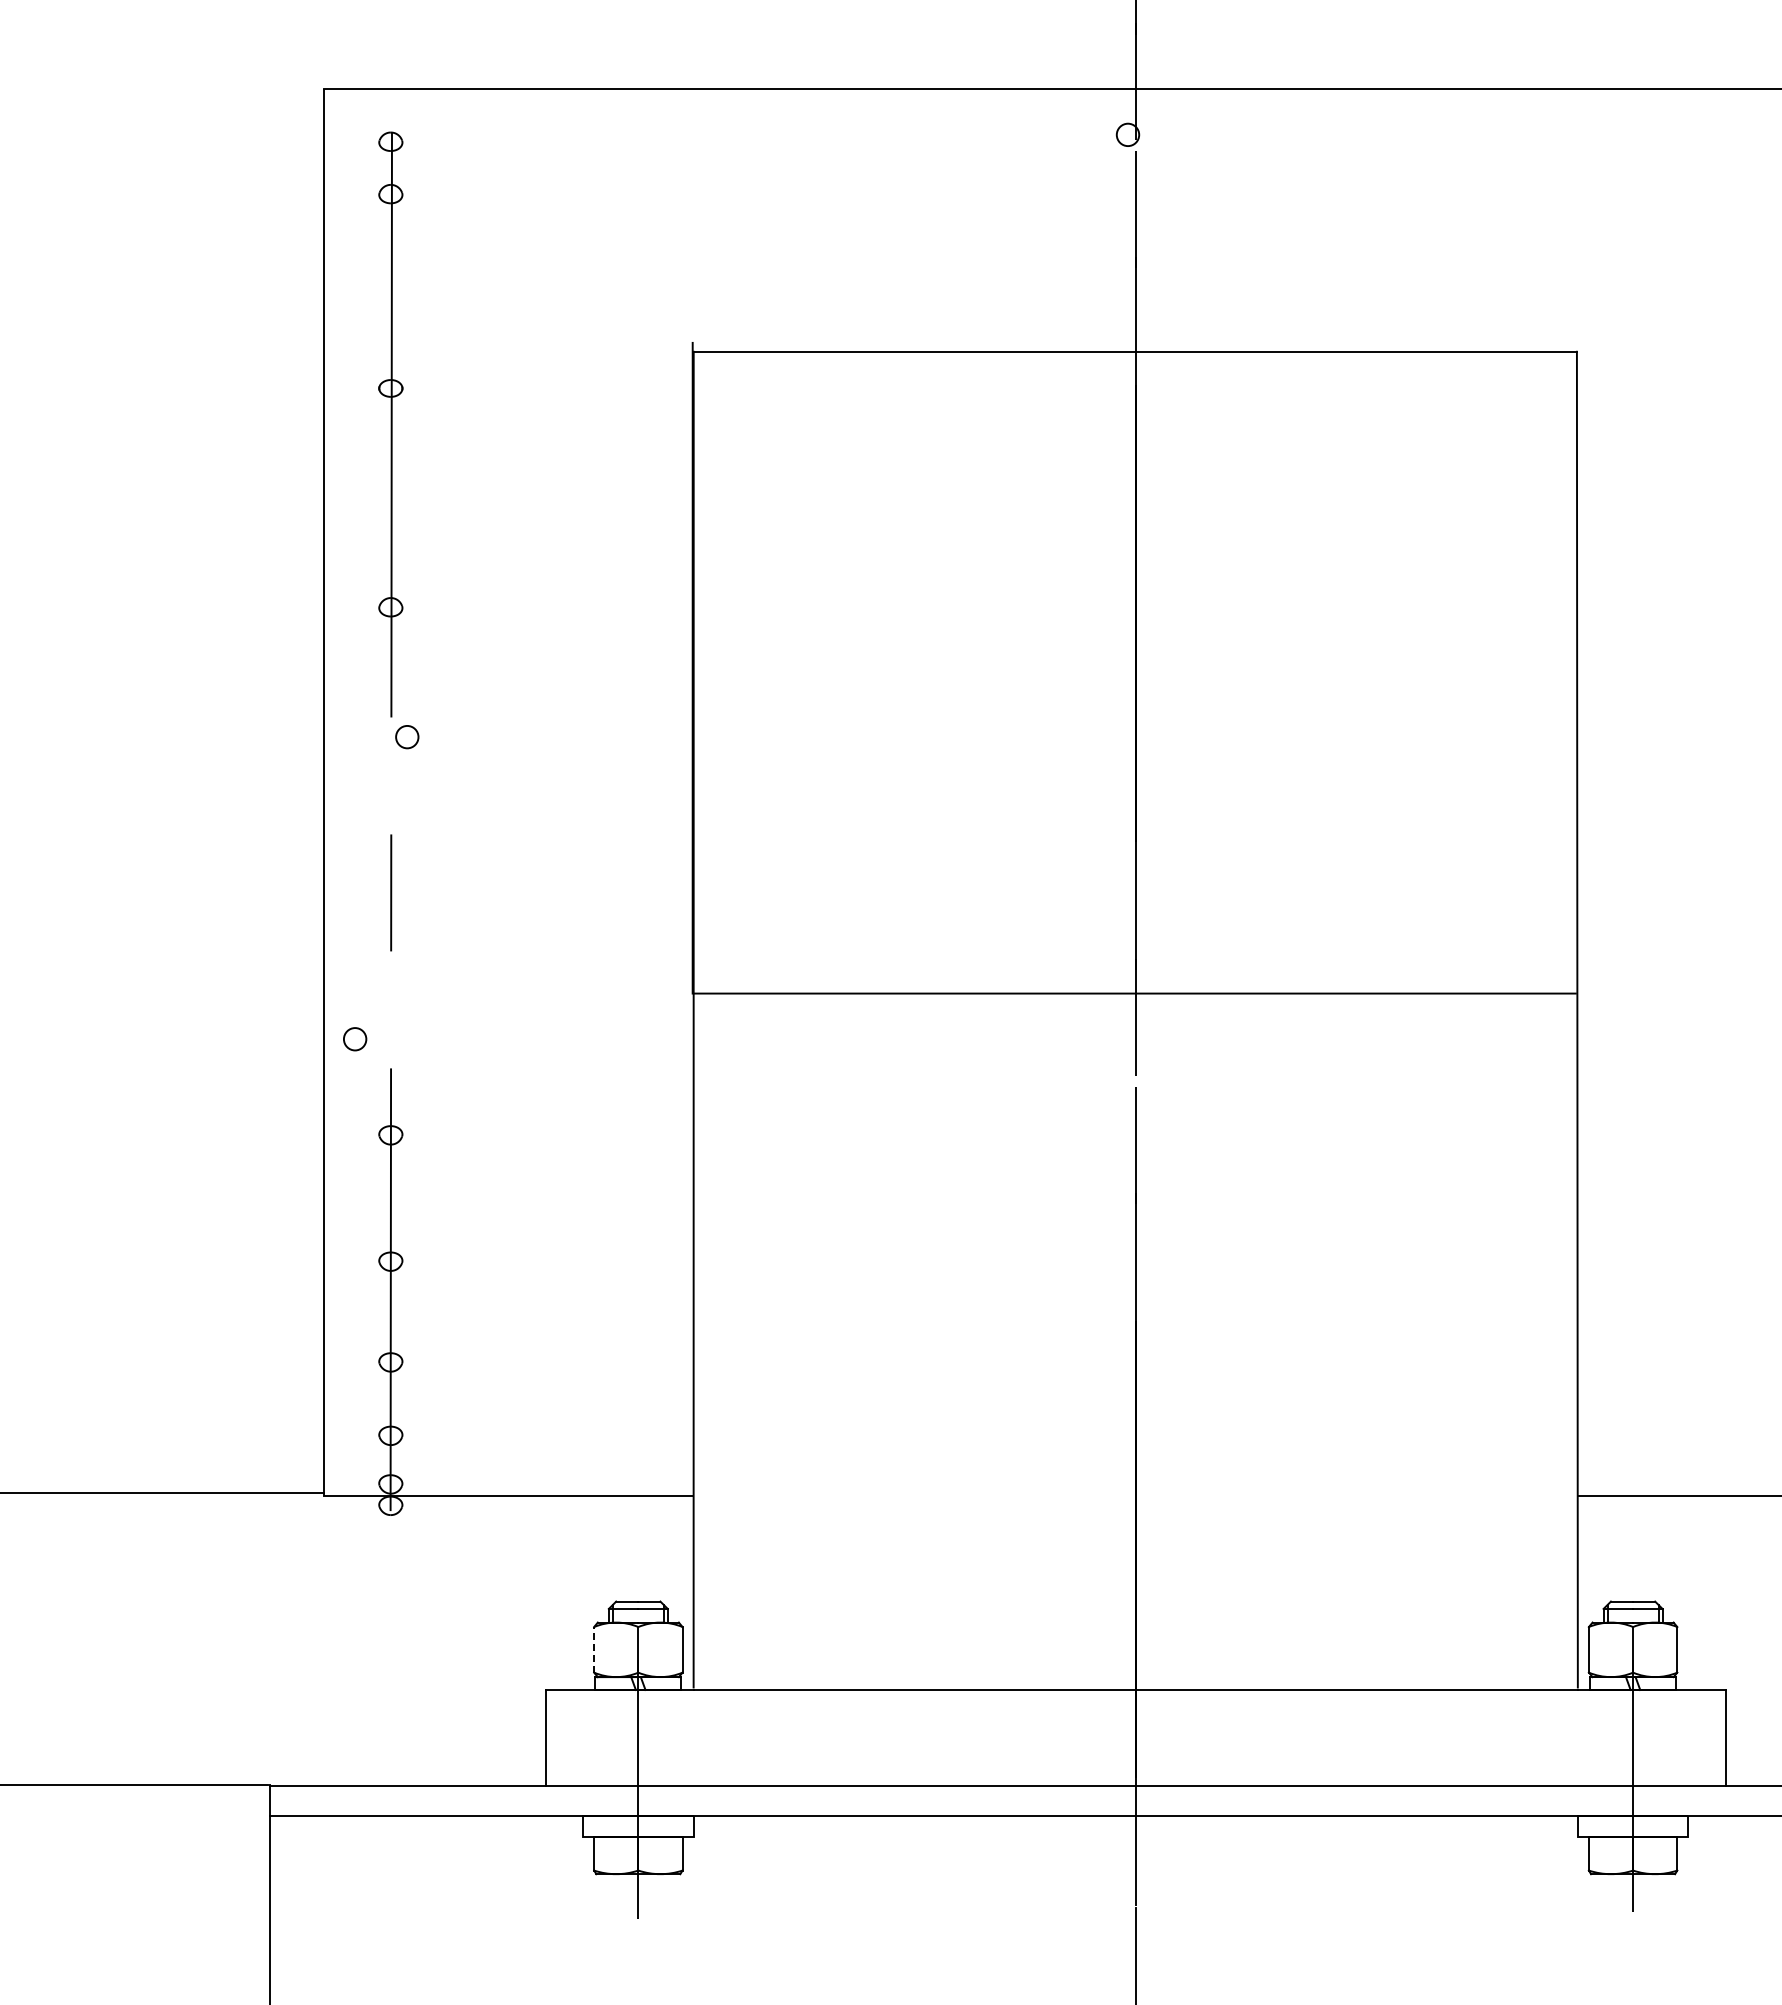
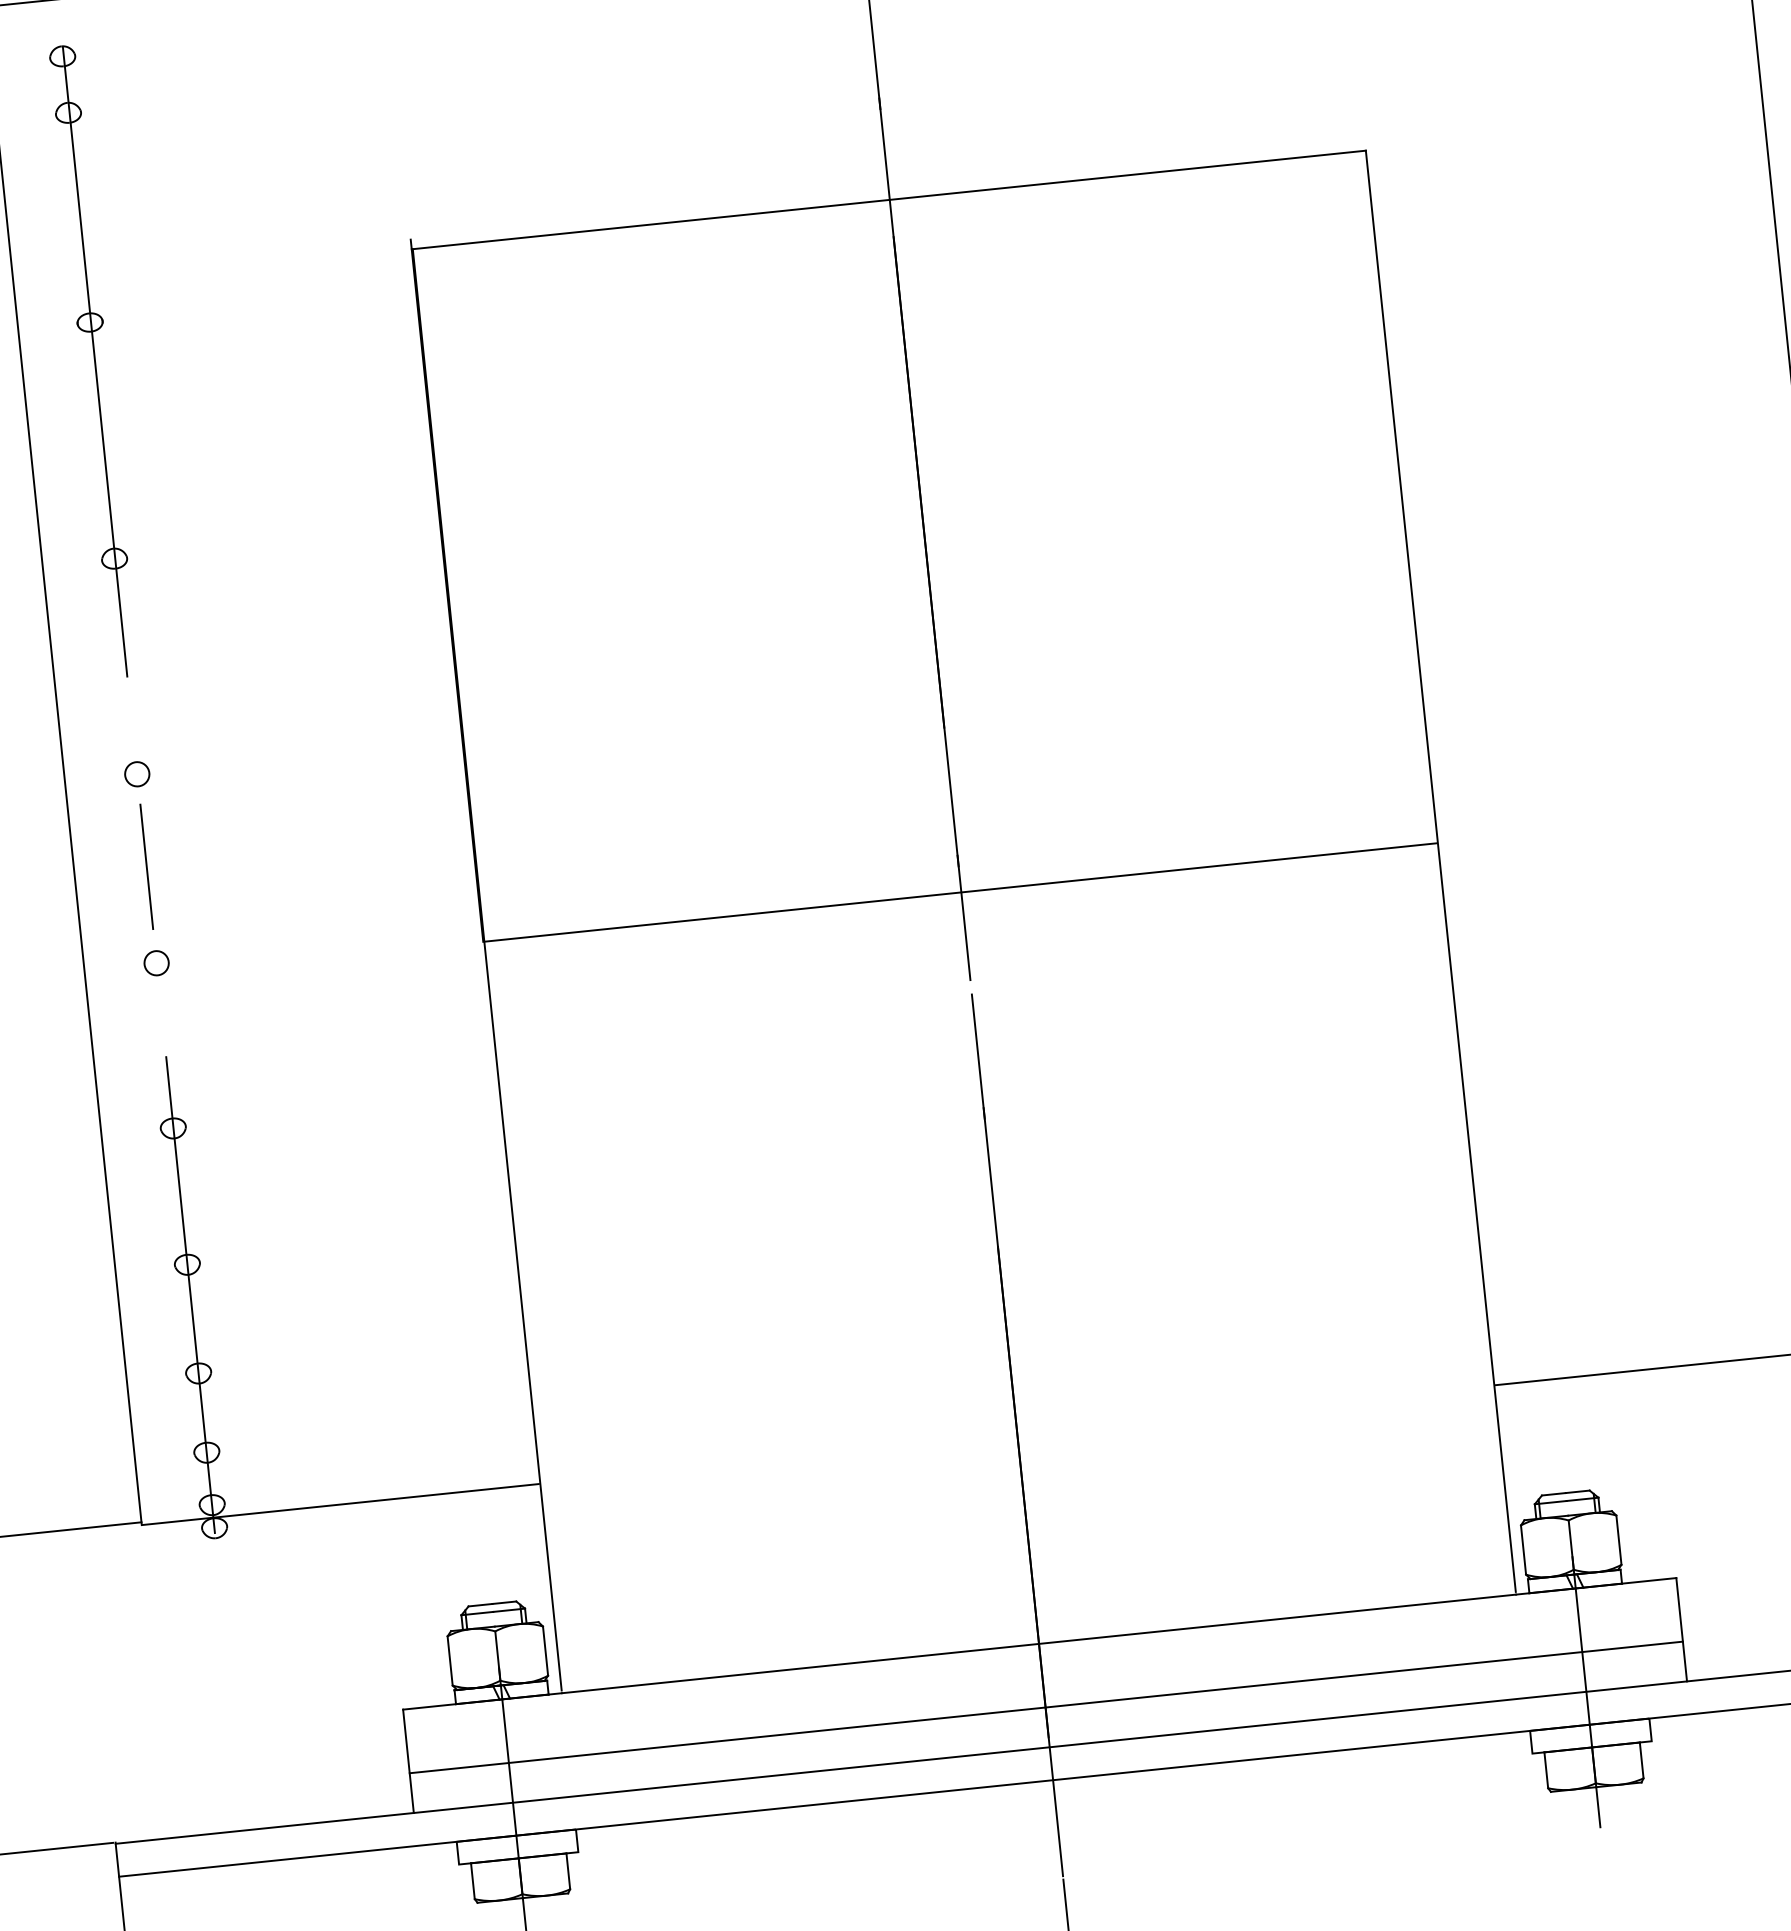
circle: (407, 737) -> (137, 774), moved
circle: (355, 1039) -> (157, 963), moved
line: (594, 1649) -> (450, 1660), dashed -> solid
line: (1136, 1748) -> (1046, 1706), added

